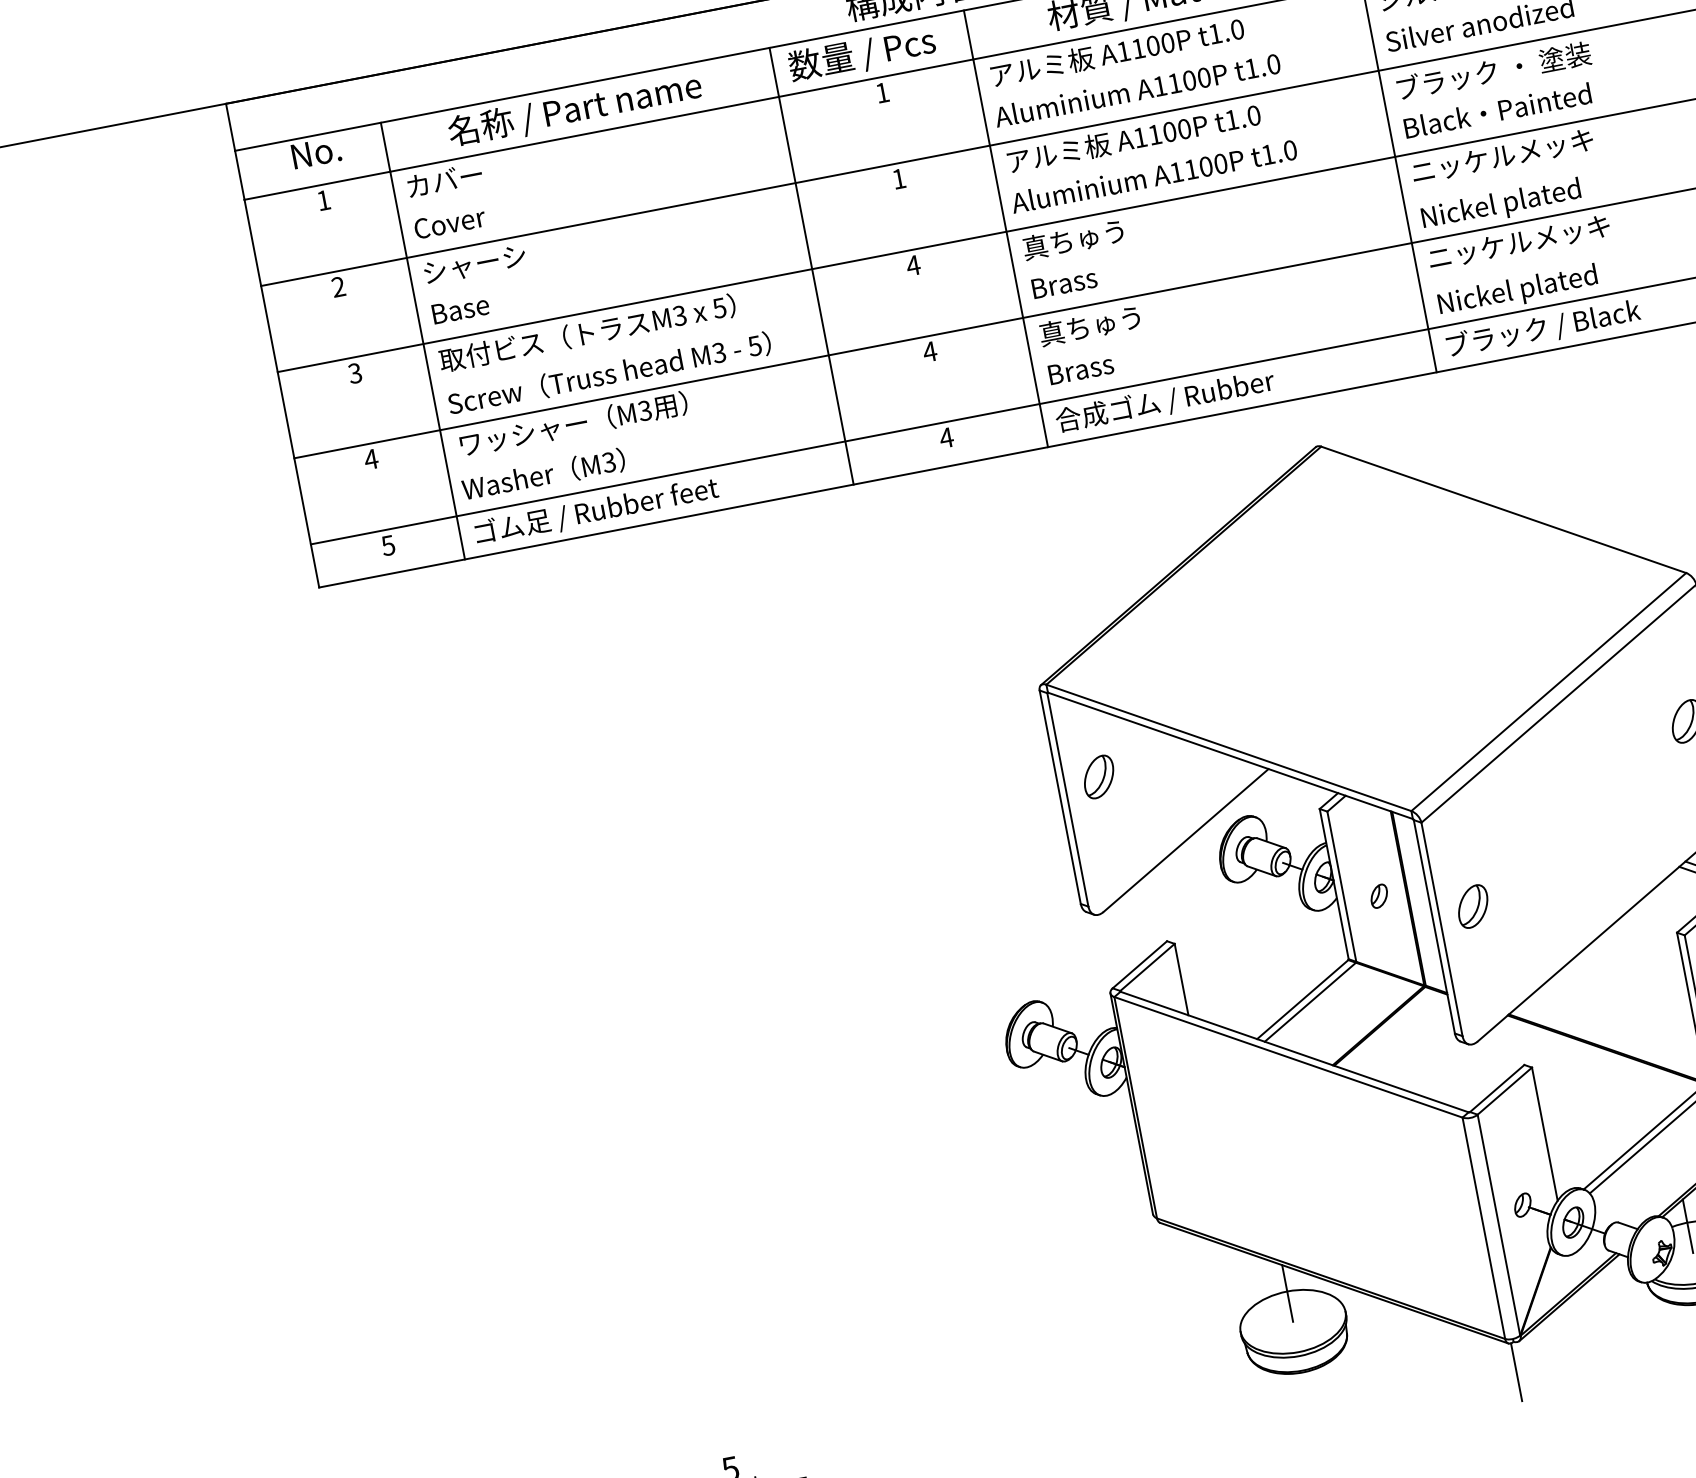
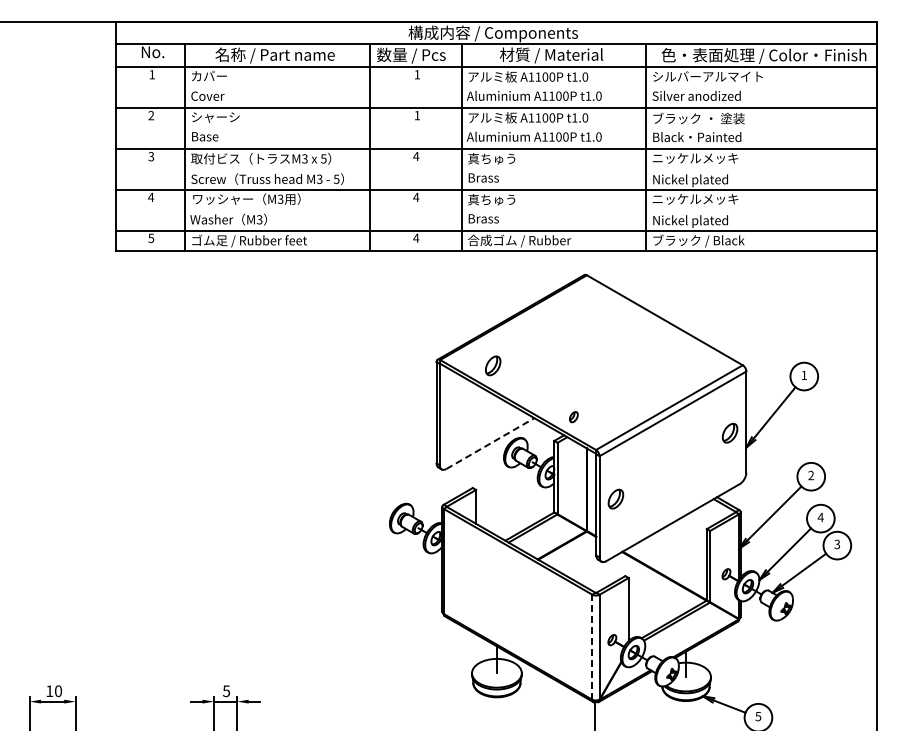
part: (1099, 776) -> (493, 365), moved
line: (1186, 840) -> (490, 443), solid -> dashed
part: (1378, 897) -> (573, 417), moved
line: (1484, 1228) -> (592, 647), solid -> dashed

